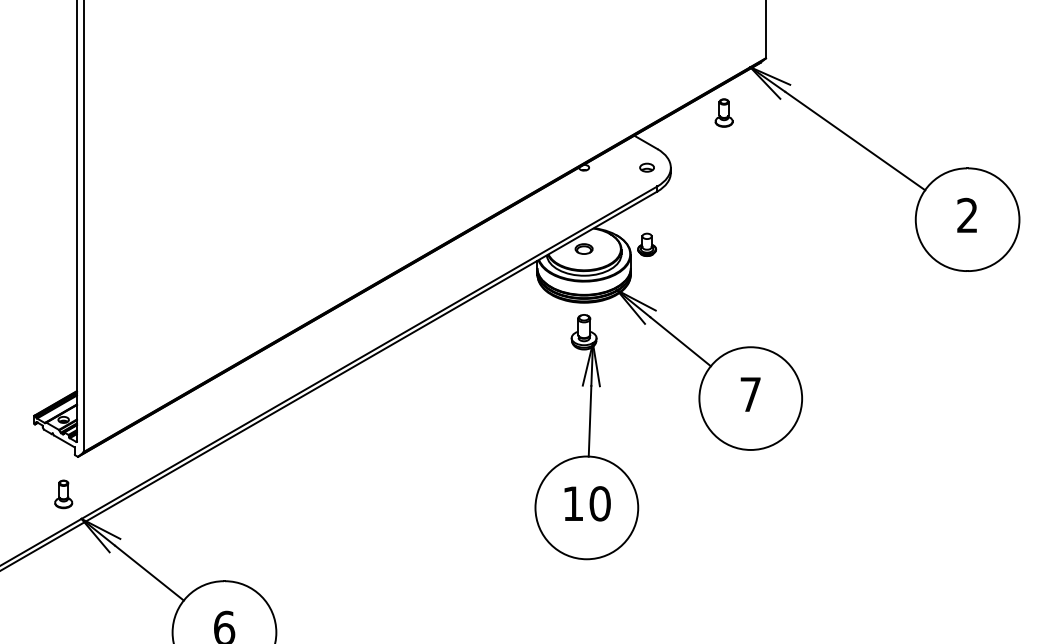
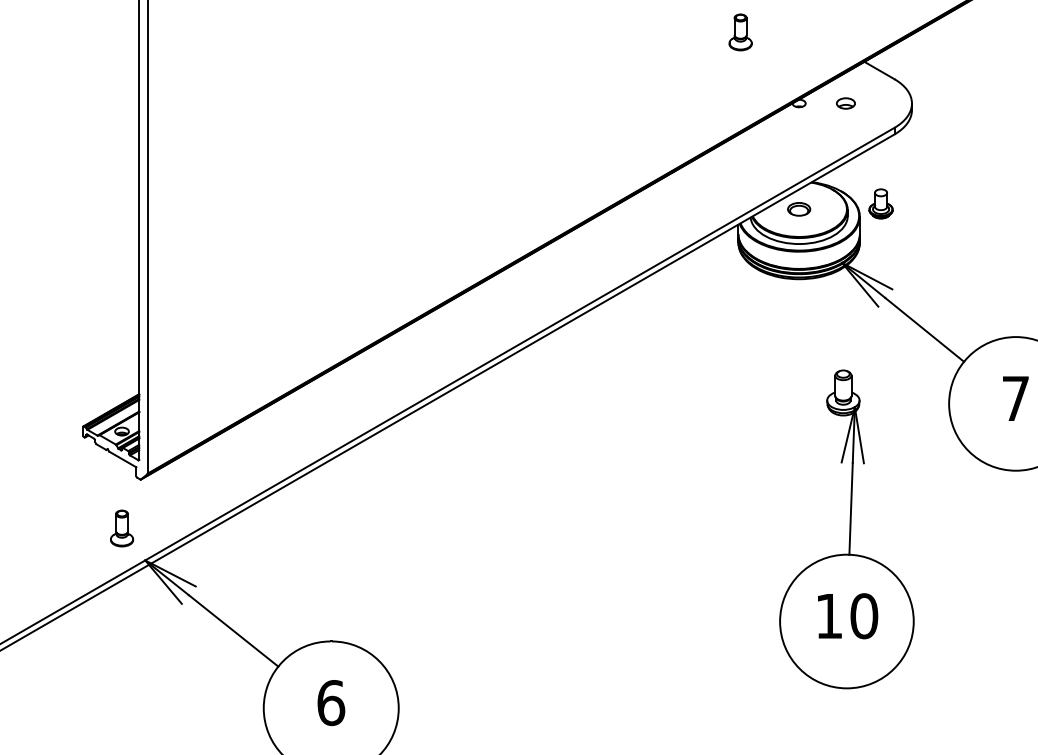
part: (723, 112) -> (739, 31), moved
part: (646, 167) -> (845, 103), moved
part: (586, 437) -> (846, 529), moved

